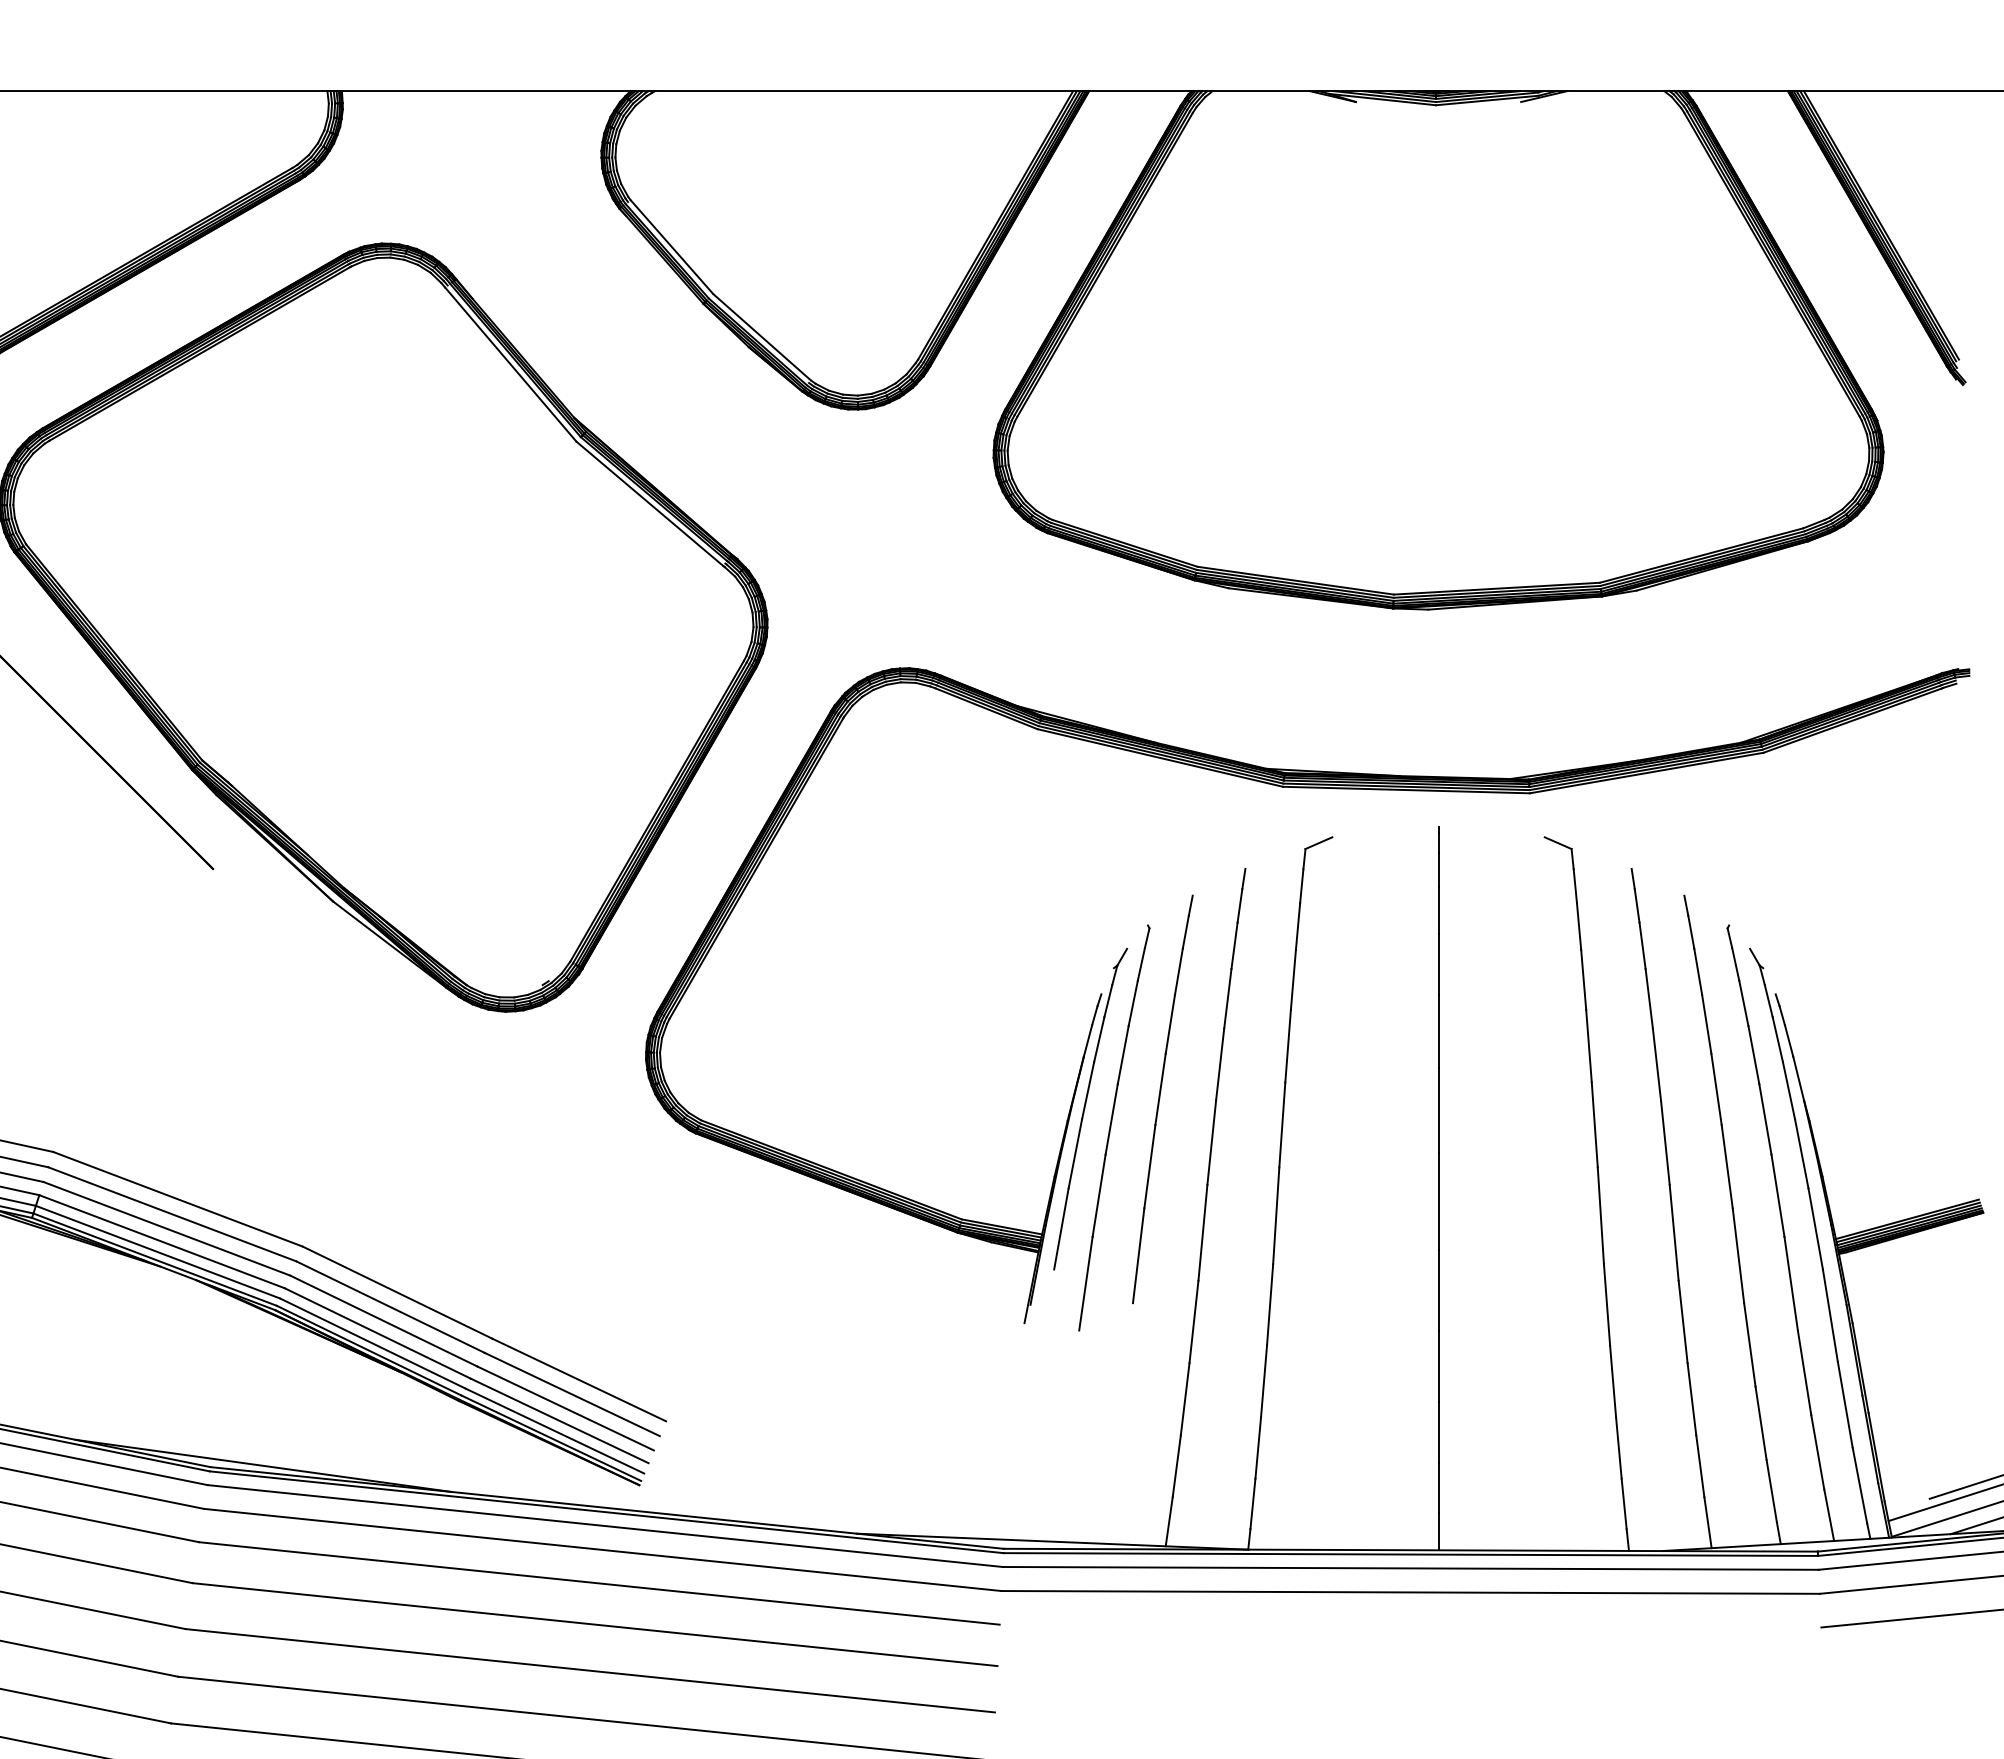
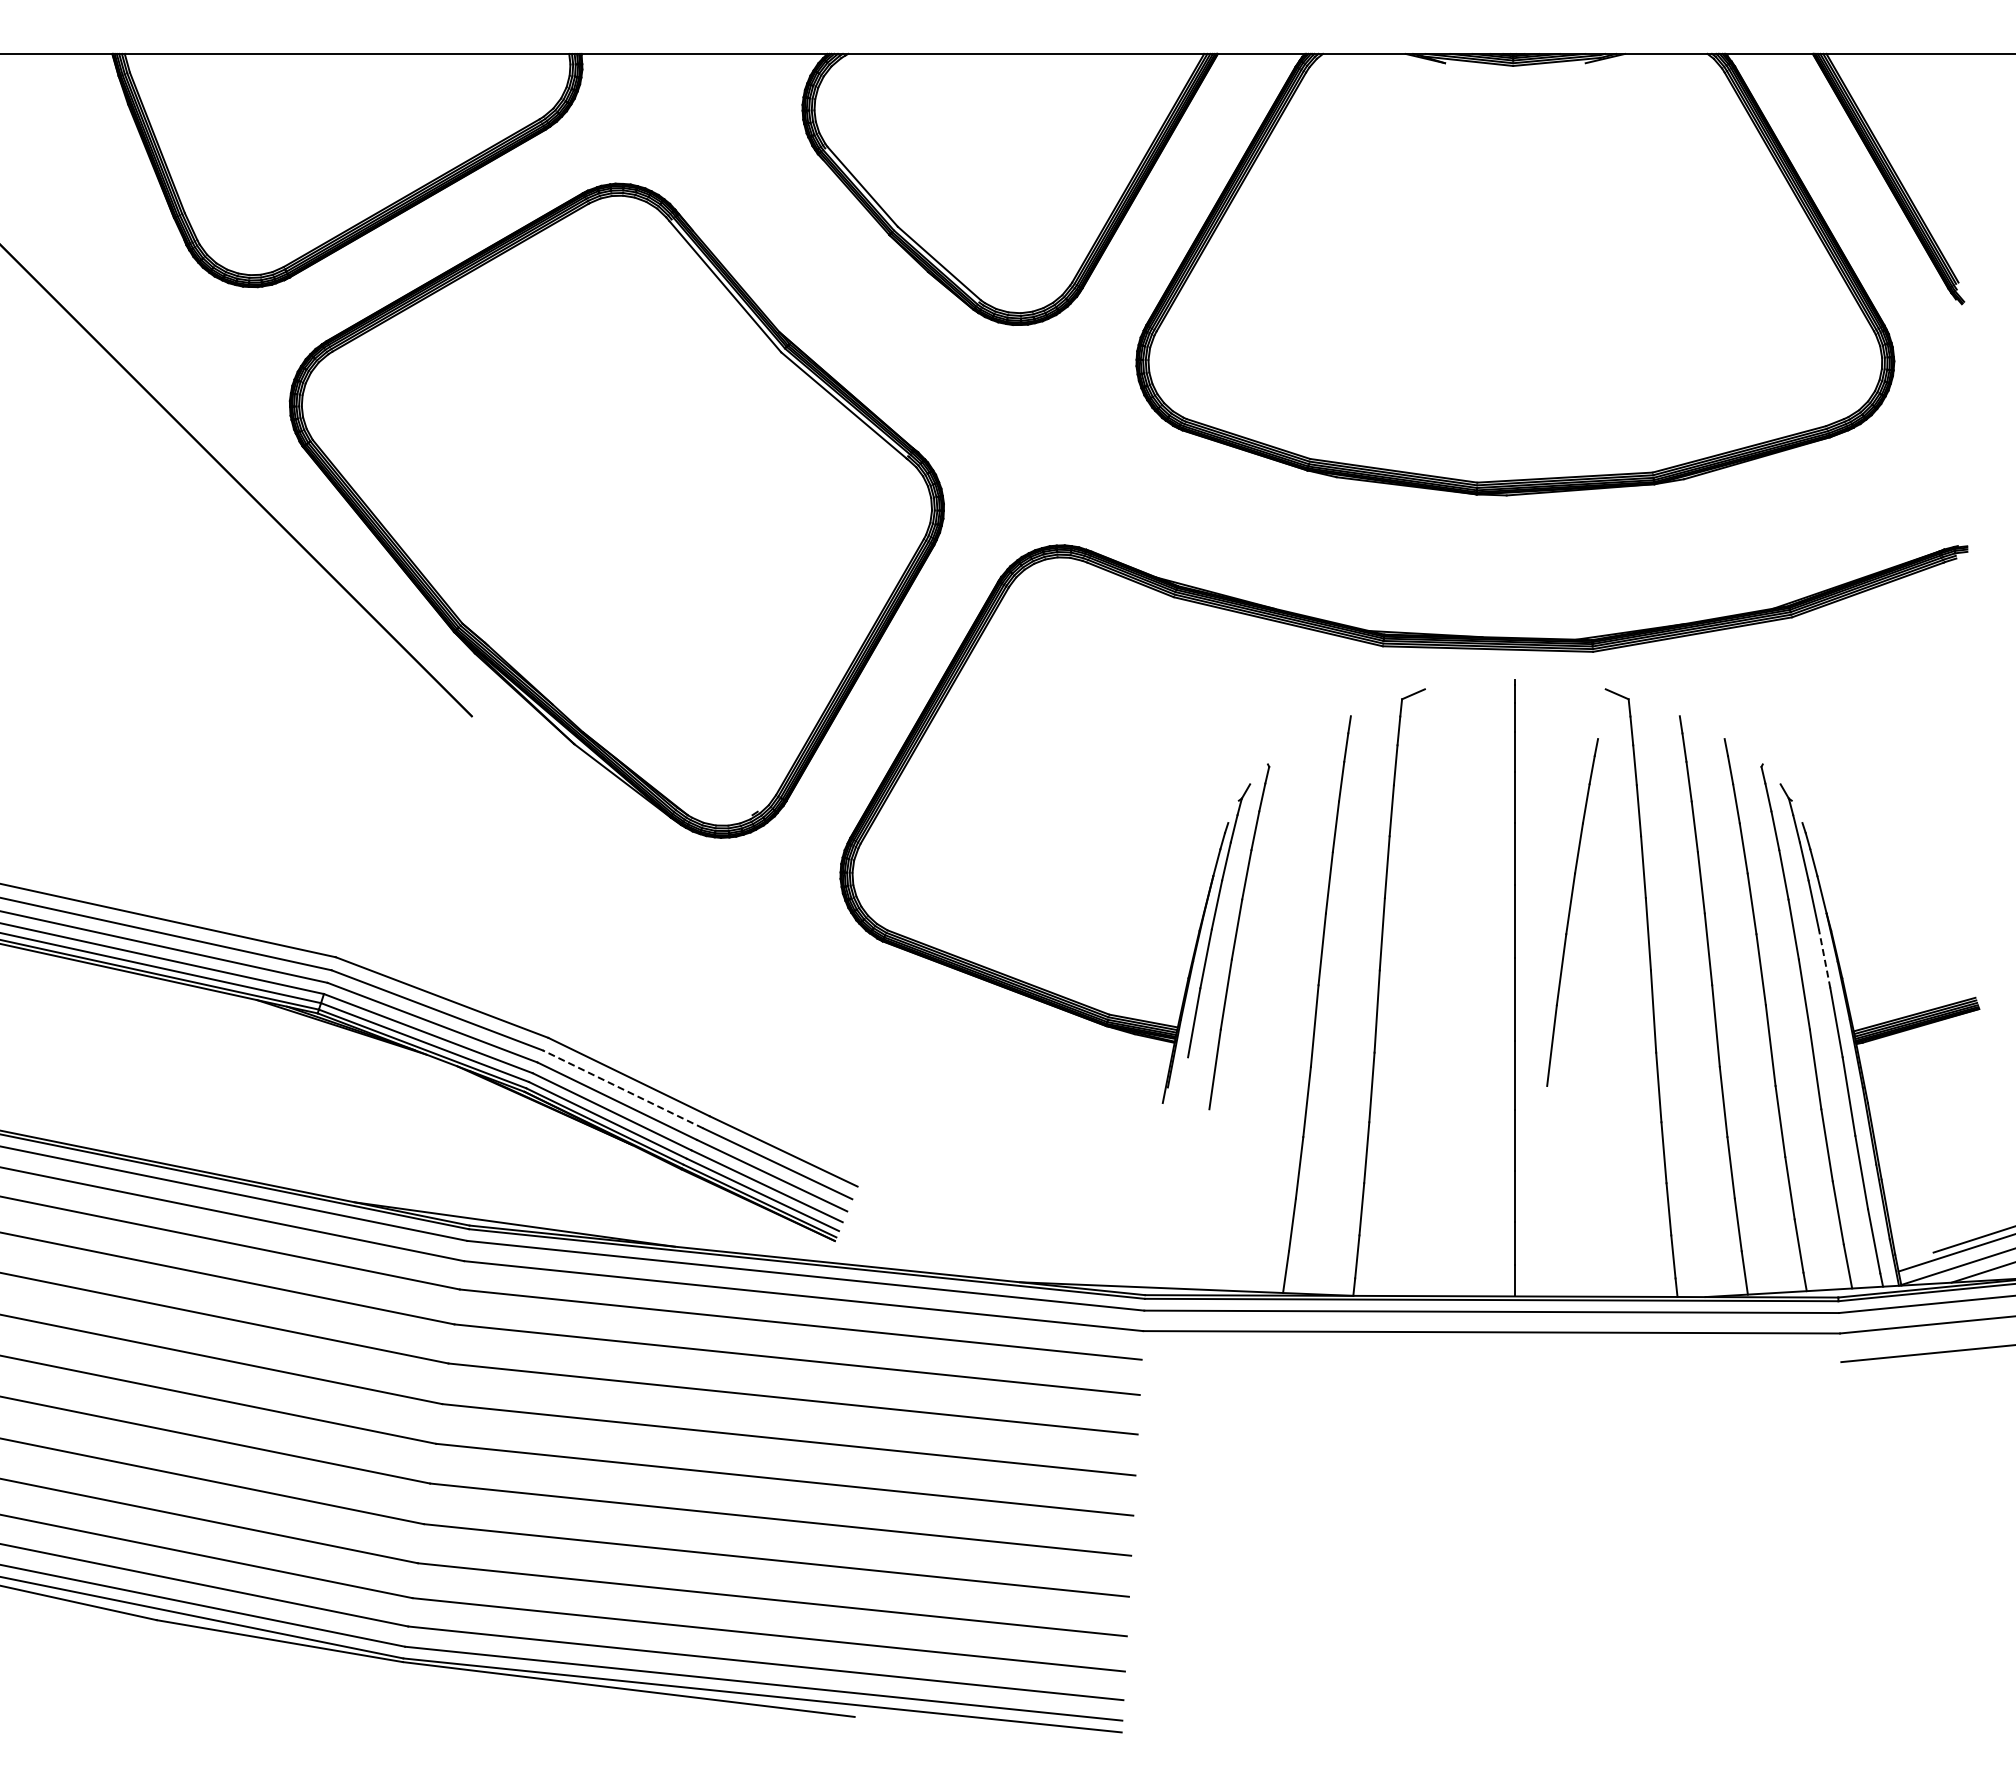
part: (1162, 1099) -> (1572, 912), moved
line: (1801, 1153) -> (1824, 958), solid -> dashed
line: (389, 1307) -> (622, 1089), solid -> dashed

